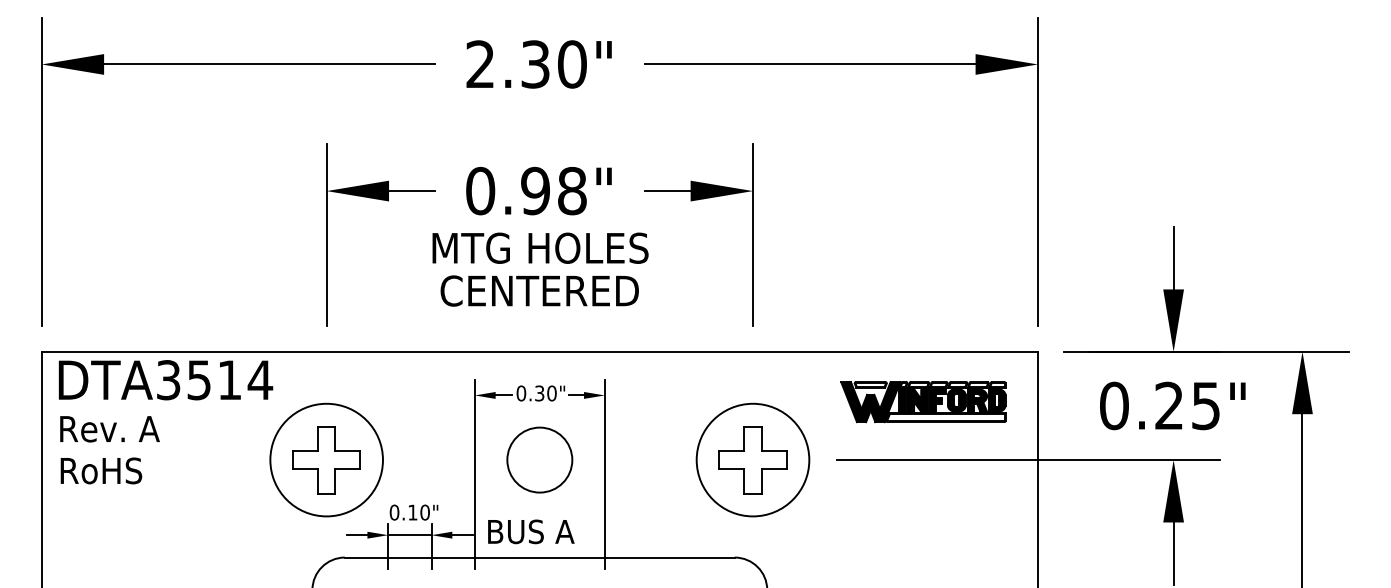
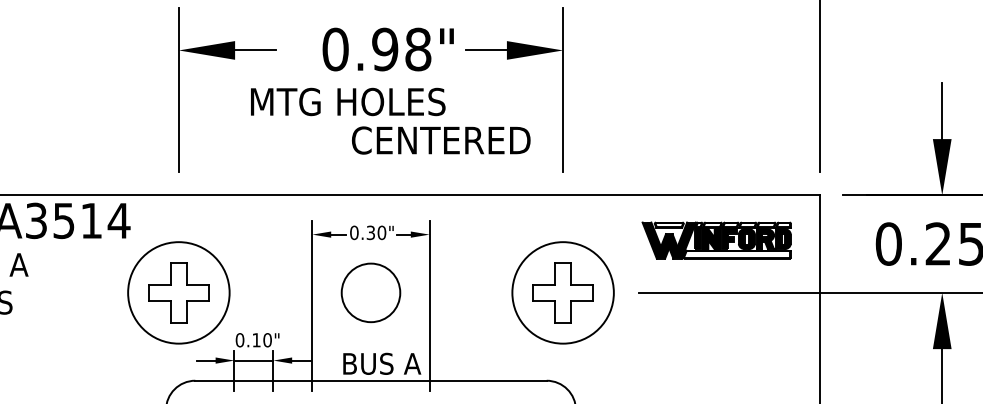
text: (538, 190) -> (387, 49), moved
text: (540, 247) -> (348, 101), moved
text: (539, 290) -> (441, 140), moved
text: (531, 531) -> (382, 363), moved

